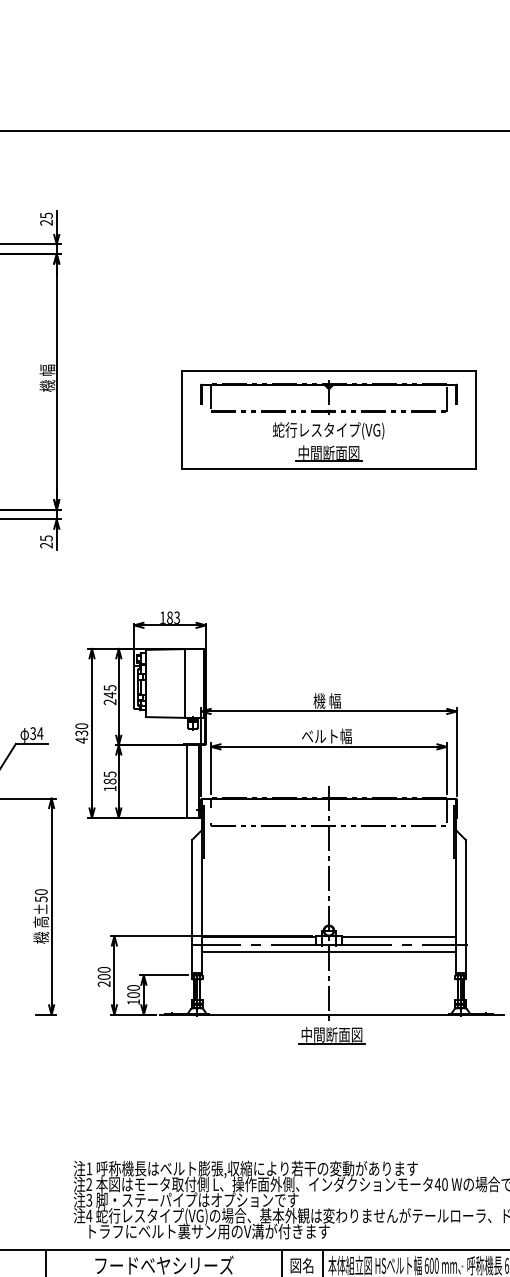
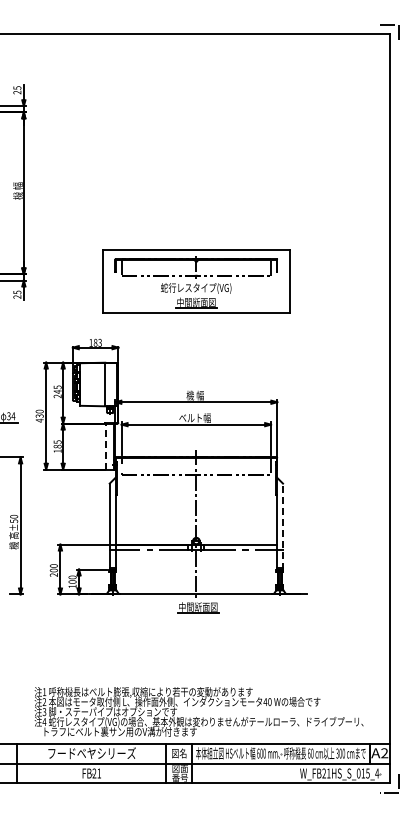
part: (329, 419) -> (196, 281), moved
line: (187, 781) -> (106, 446), solid -> dashed
line: (466, 907) -> (283, 526), solid -> dashed
line: (327, 951) -> (195, 554), removed

